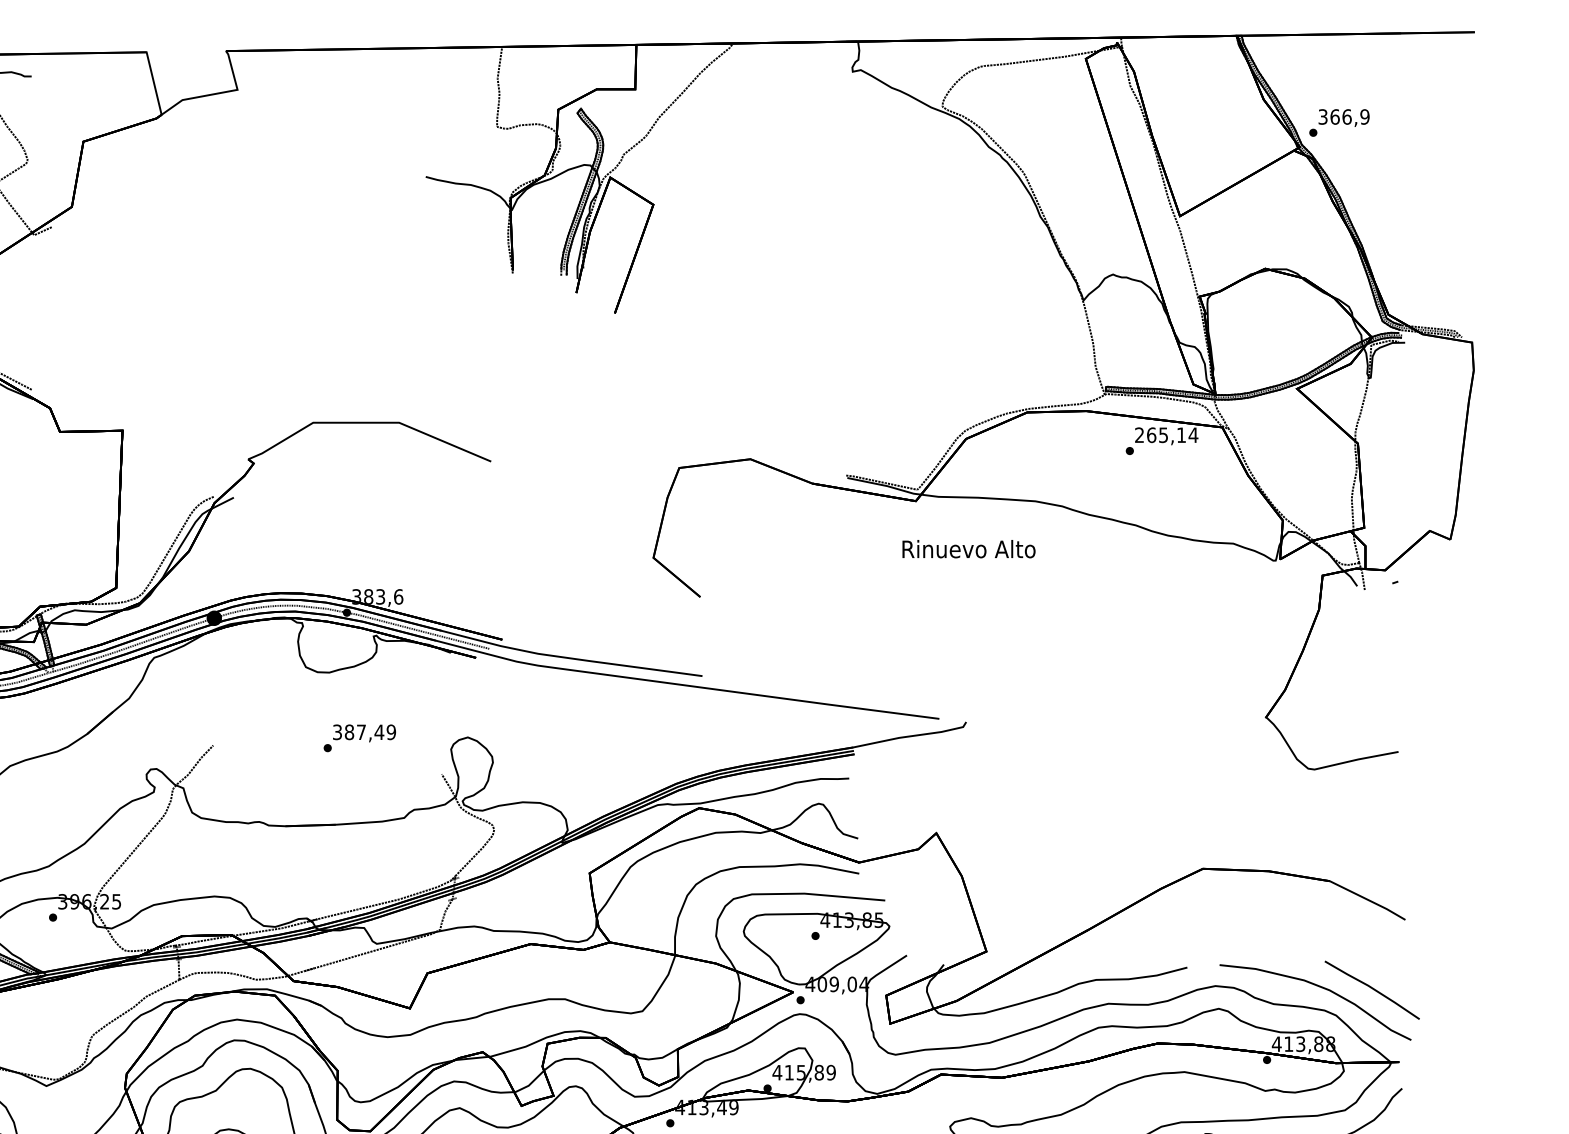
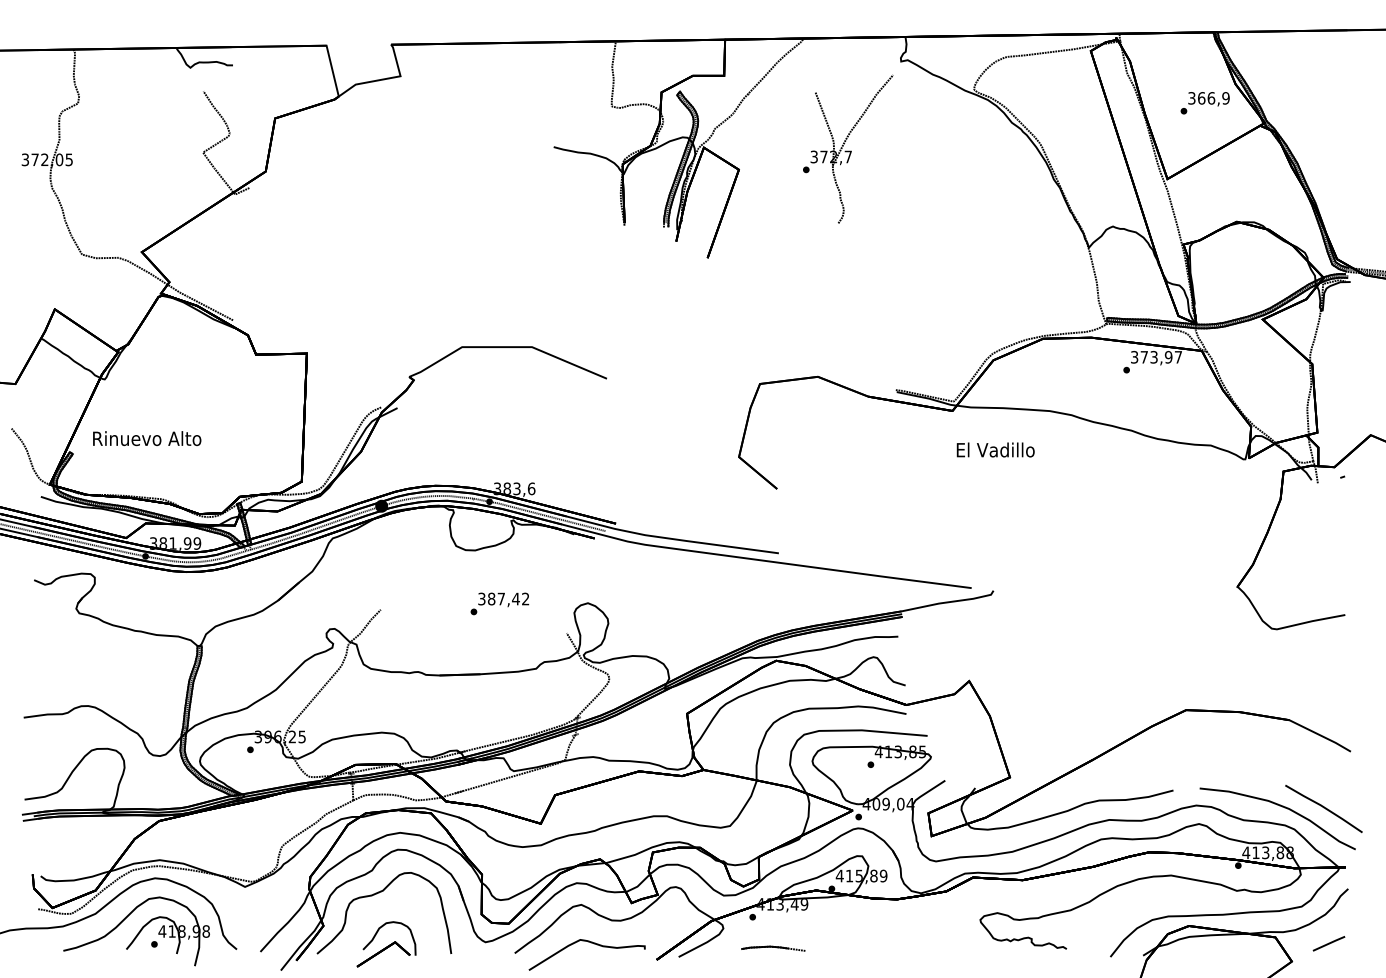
text: (1338, 123) -> (1204, 103), moved
part: (788, 178) -> (848, 148), added
text: (1166, 434) -> (1156, 356), 265,14 -> 373,97
text: (968, 548) -> (995, 449), Rinuevo Alto -> El Vadillo
text: (391, 731) -> (525, 598), 387,49 -> 387,42

